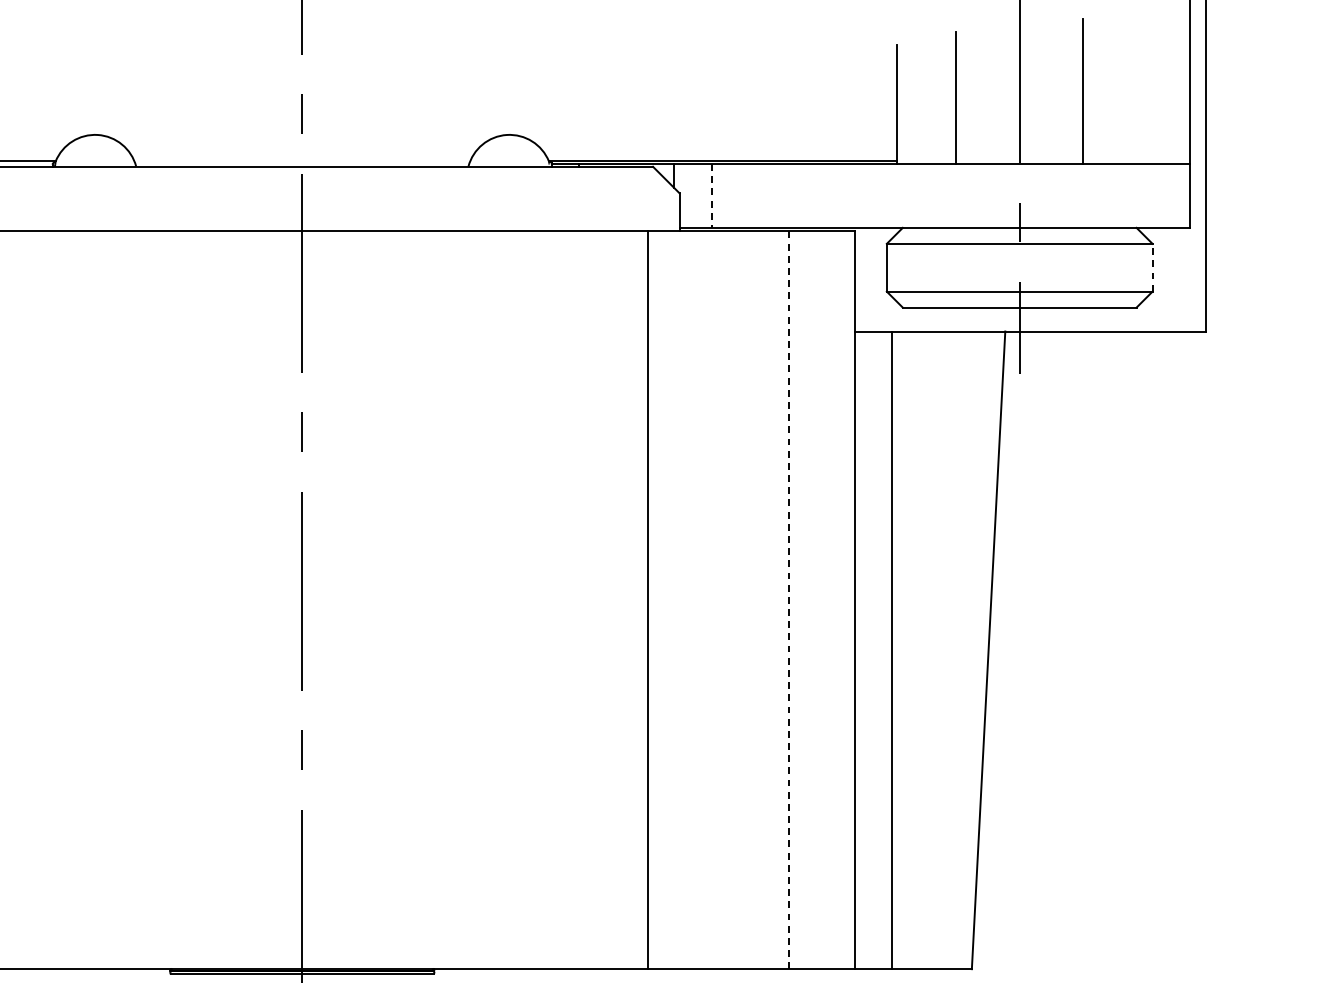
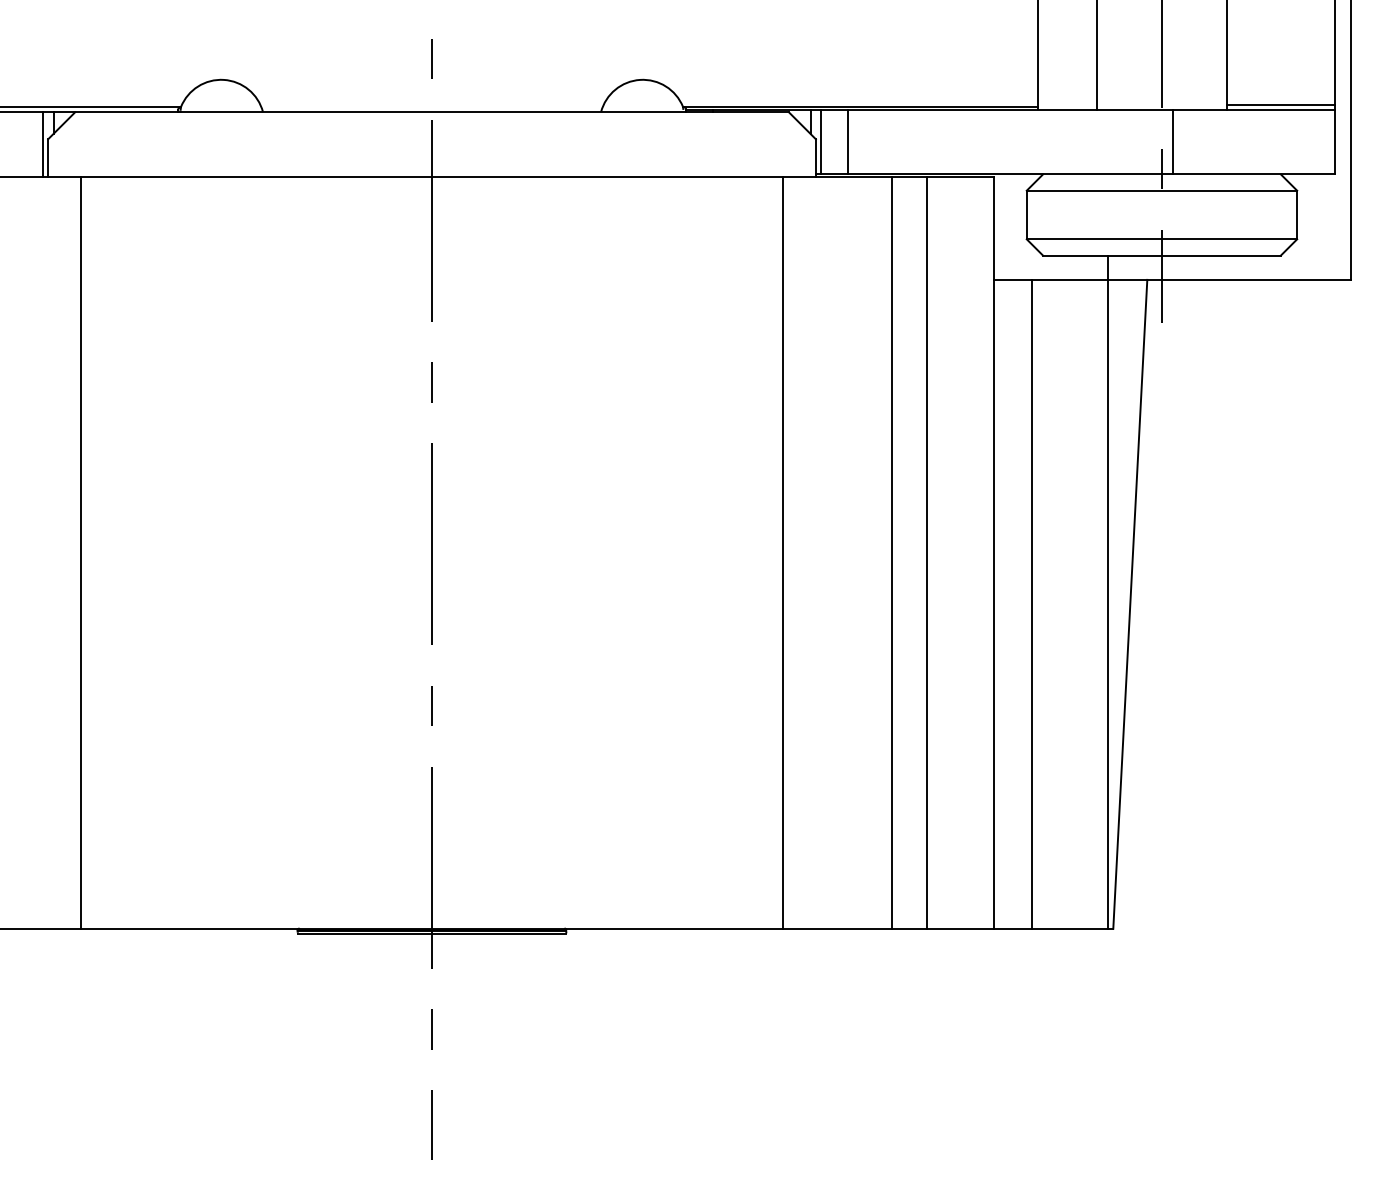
line: (1136, 160) -> (1280, 105), added
line: (685, 195) -> (821, 141), added
line: (1030, 195) -> (1172, 141), added
line: (711, 196) -> (848, 142), dashed -> solid
line: (1152, 267) -> (1297, 214), dashed -> solid
line: (753, 599) -> (891, 552), added
line: (789, 599) -> (927, 552), dashed -> solid
line: (966, 637) -> (1107, 591), added

